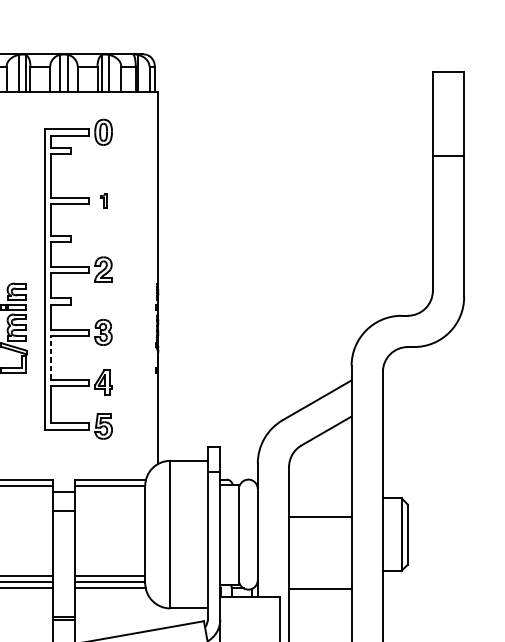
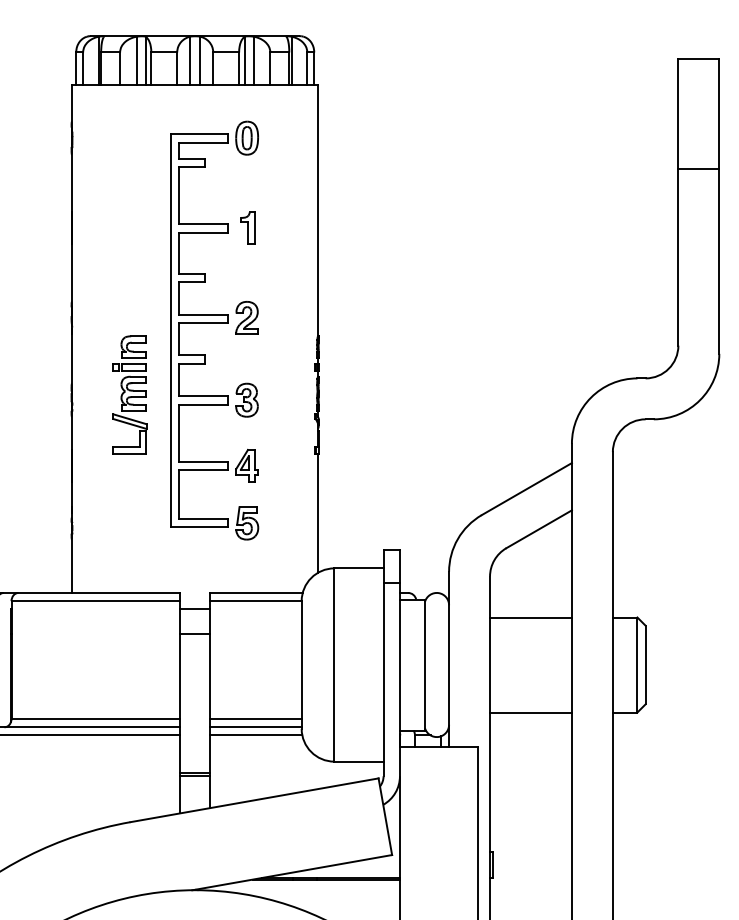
part: (103, 200) -> (247, 227), size x1.67
line: (51, 357) -> (178, 433), dashed -> solid
line: (319, 517) -> (530, 617), moved
line: (319, 589) -> (530, 712), moved

